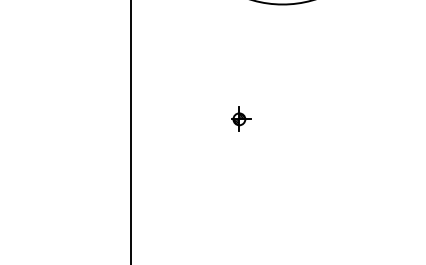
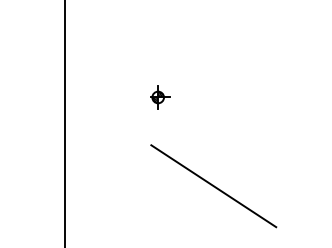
part: (241, 118) -> (160, 96), moved
line: (282, 213) -> (213, 185), added

